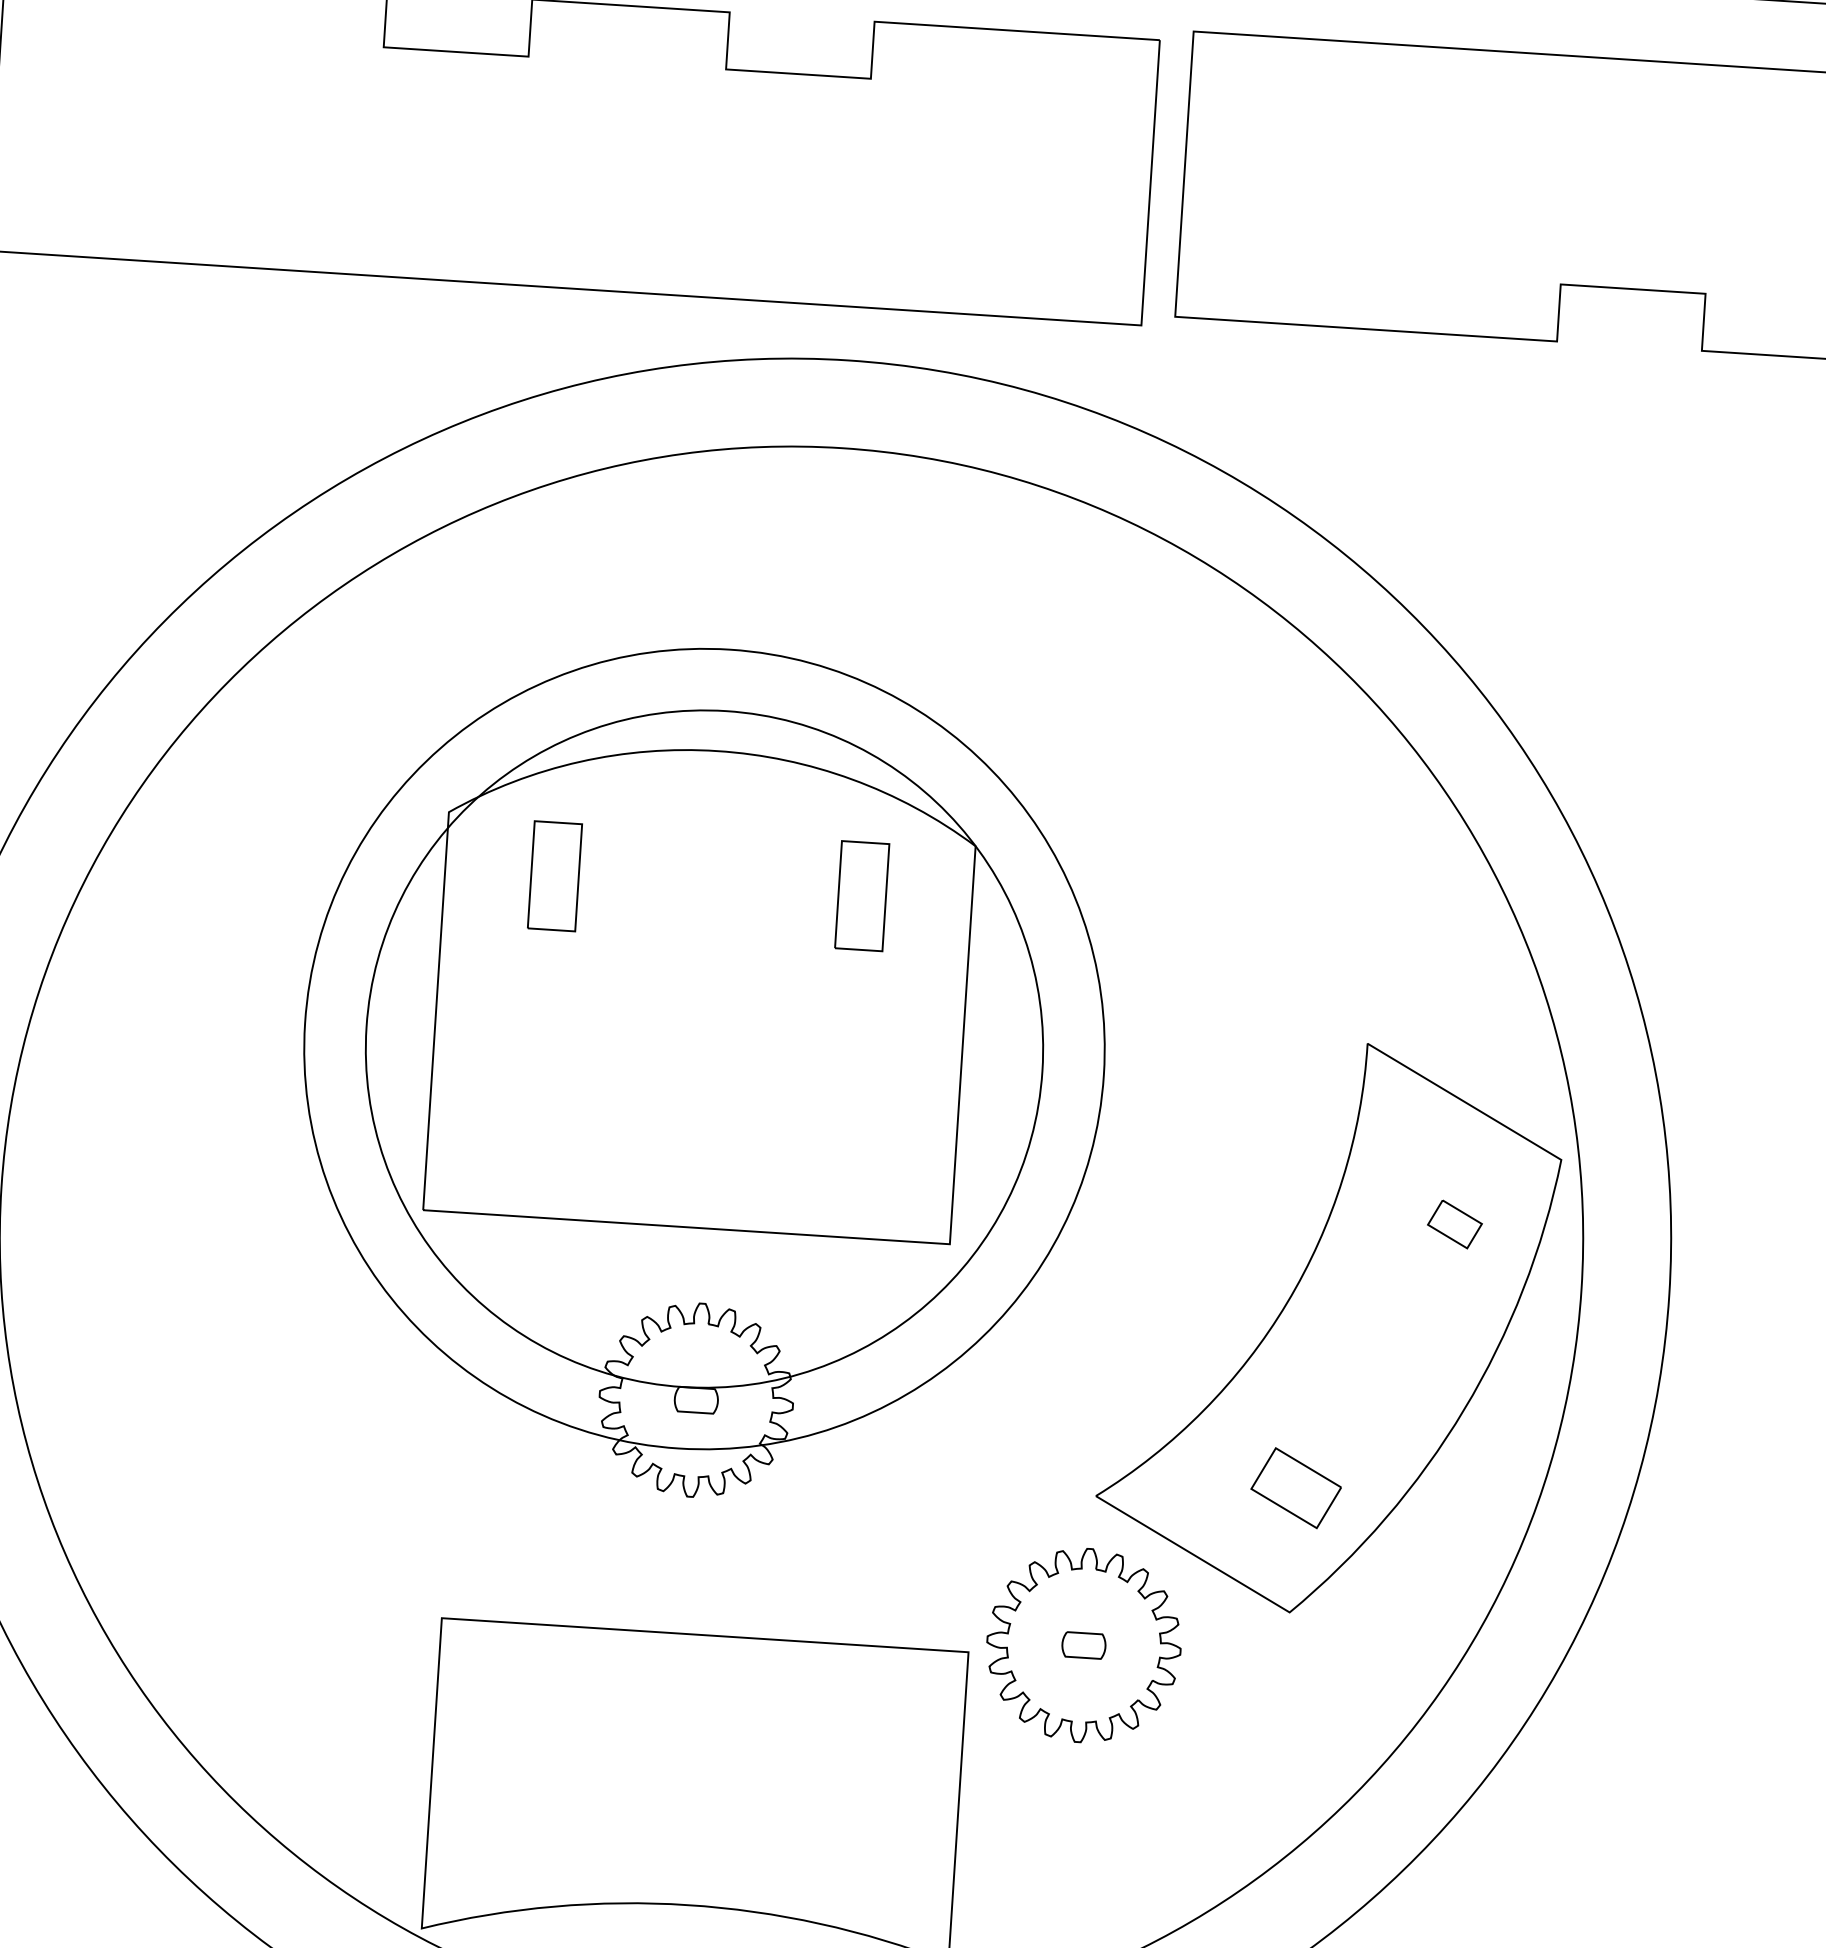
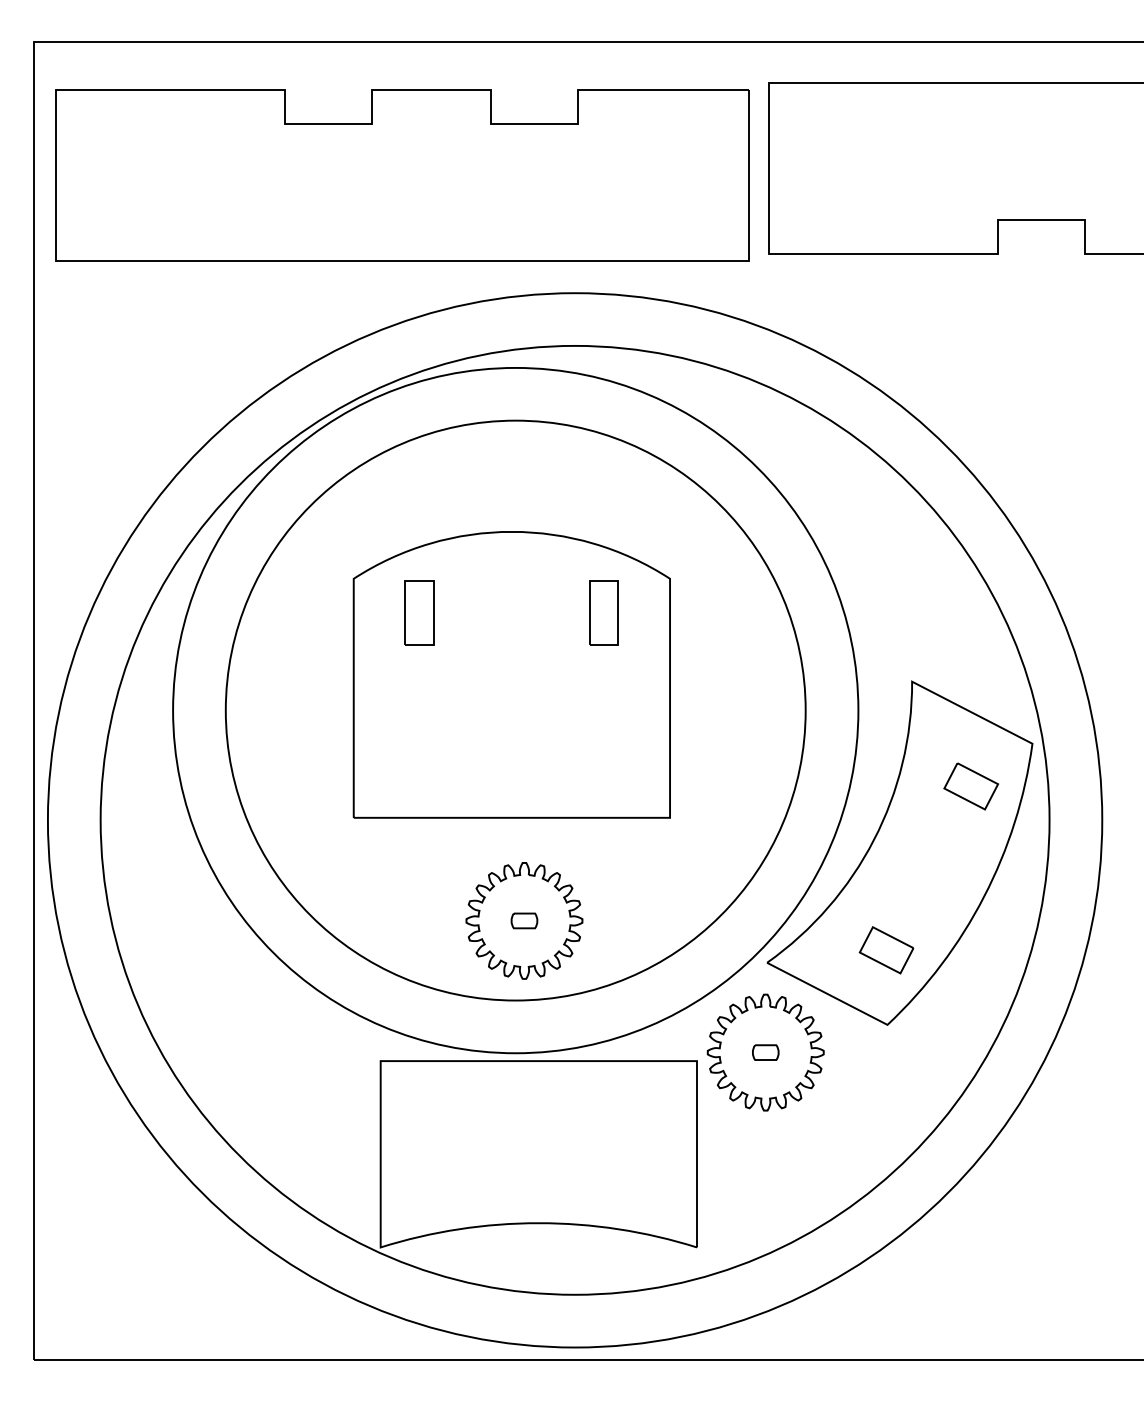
circle: (704, 1048) -> (515, 710), size x1.43
circle: (704, 1048) -> (515, 710), size x1.43
part: (1455, 1224) -> (971, 786), size x1.67

